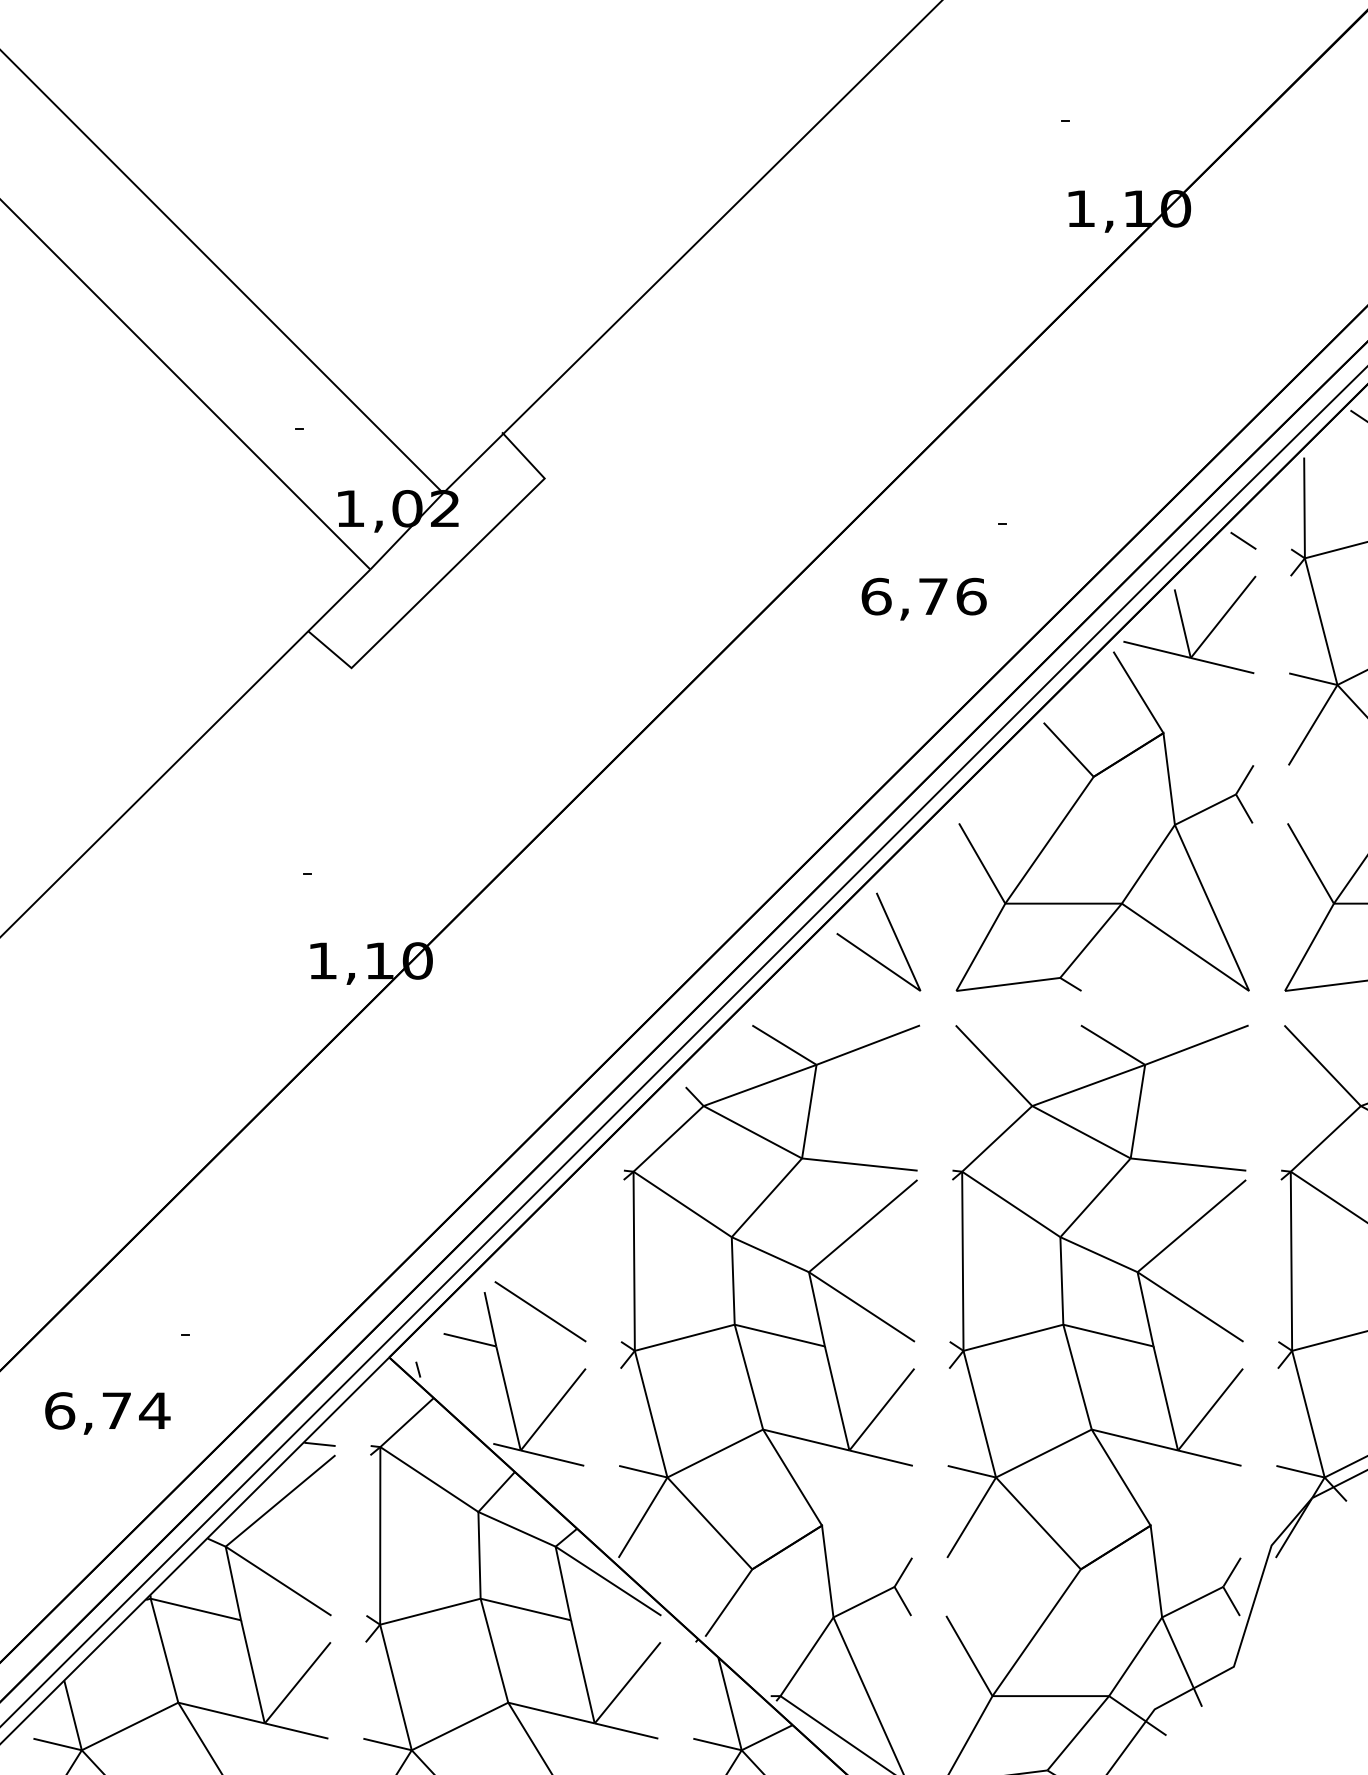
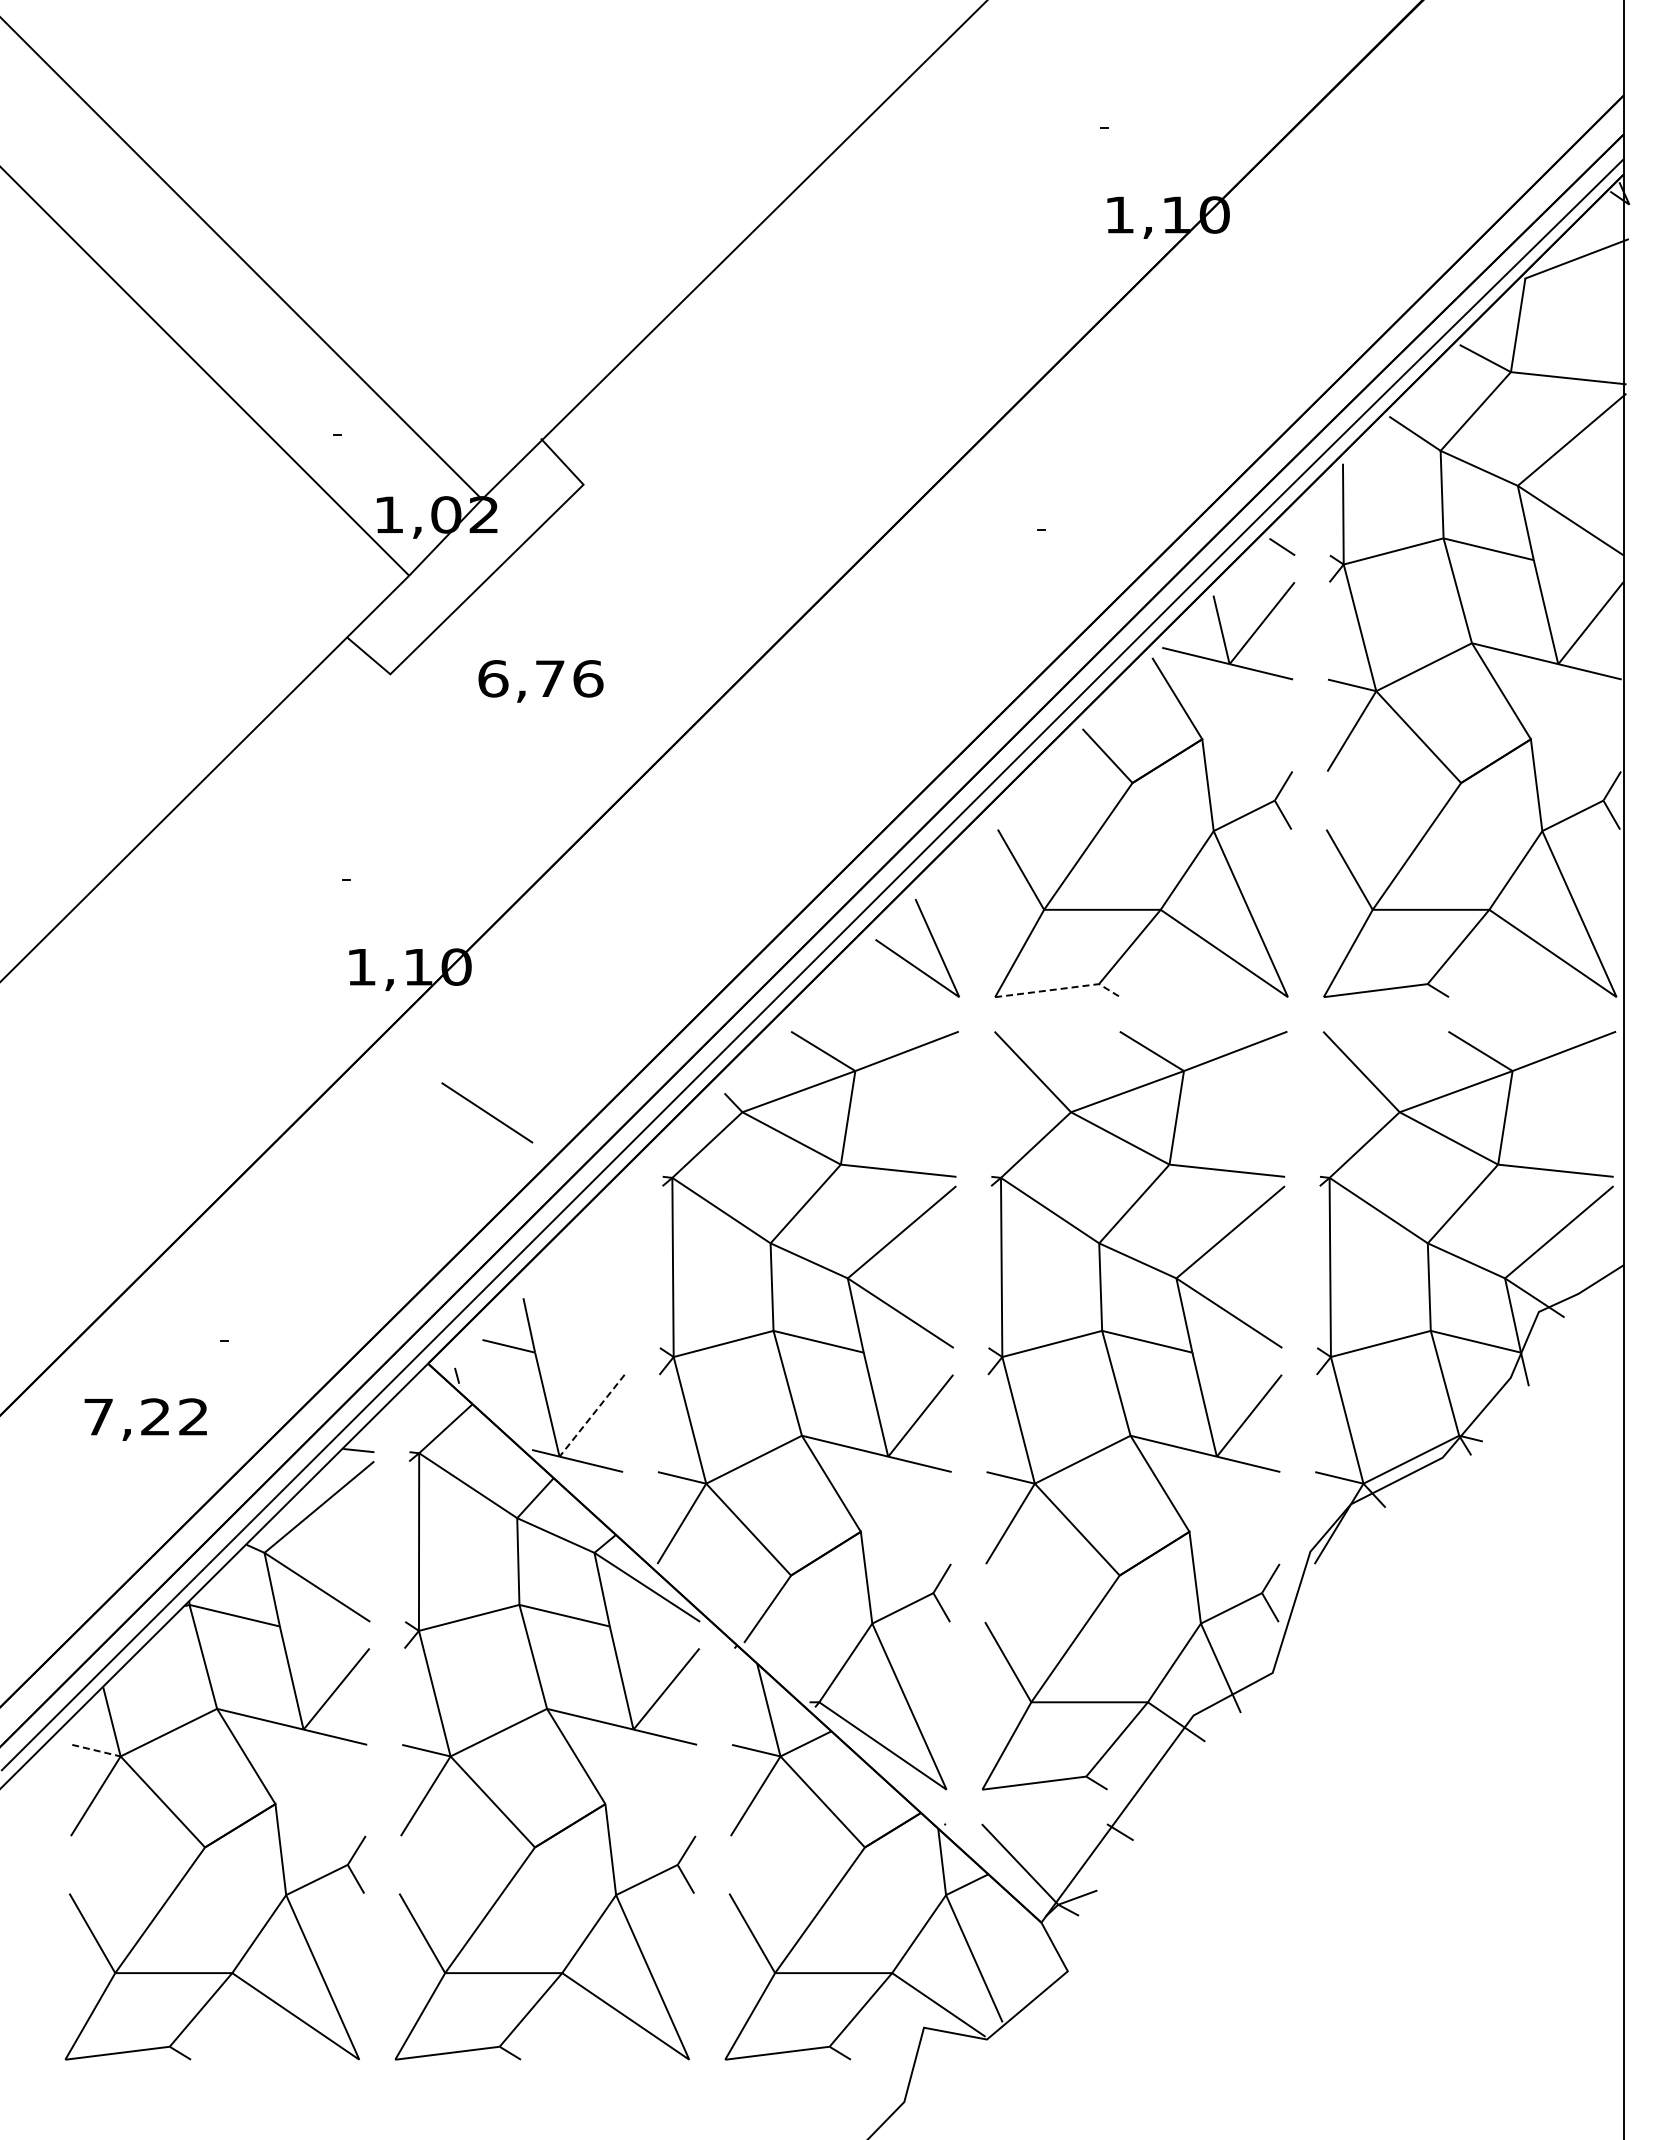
text: (923, 599) -> (540, 681), moved
line: (1021, 982) -> (1060, 988), solid -> dashed
line: (540, 1311) -> (487, 1112), moved
text: (107, 1410) -> (146, 1416), 6,74 -> 7,22
line: (552, 1410) -> (591, 1416), solid -> dashed
line: (57, 1744) -> (96, 1750), solid -> dashed

